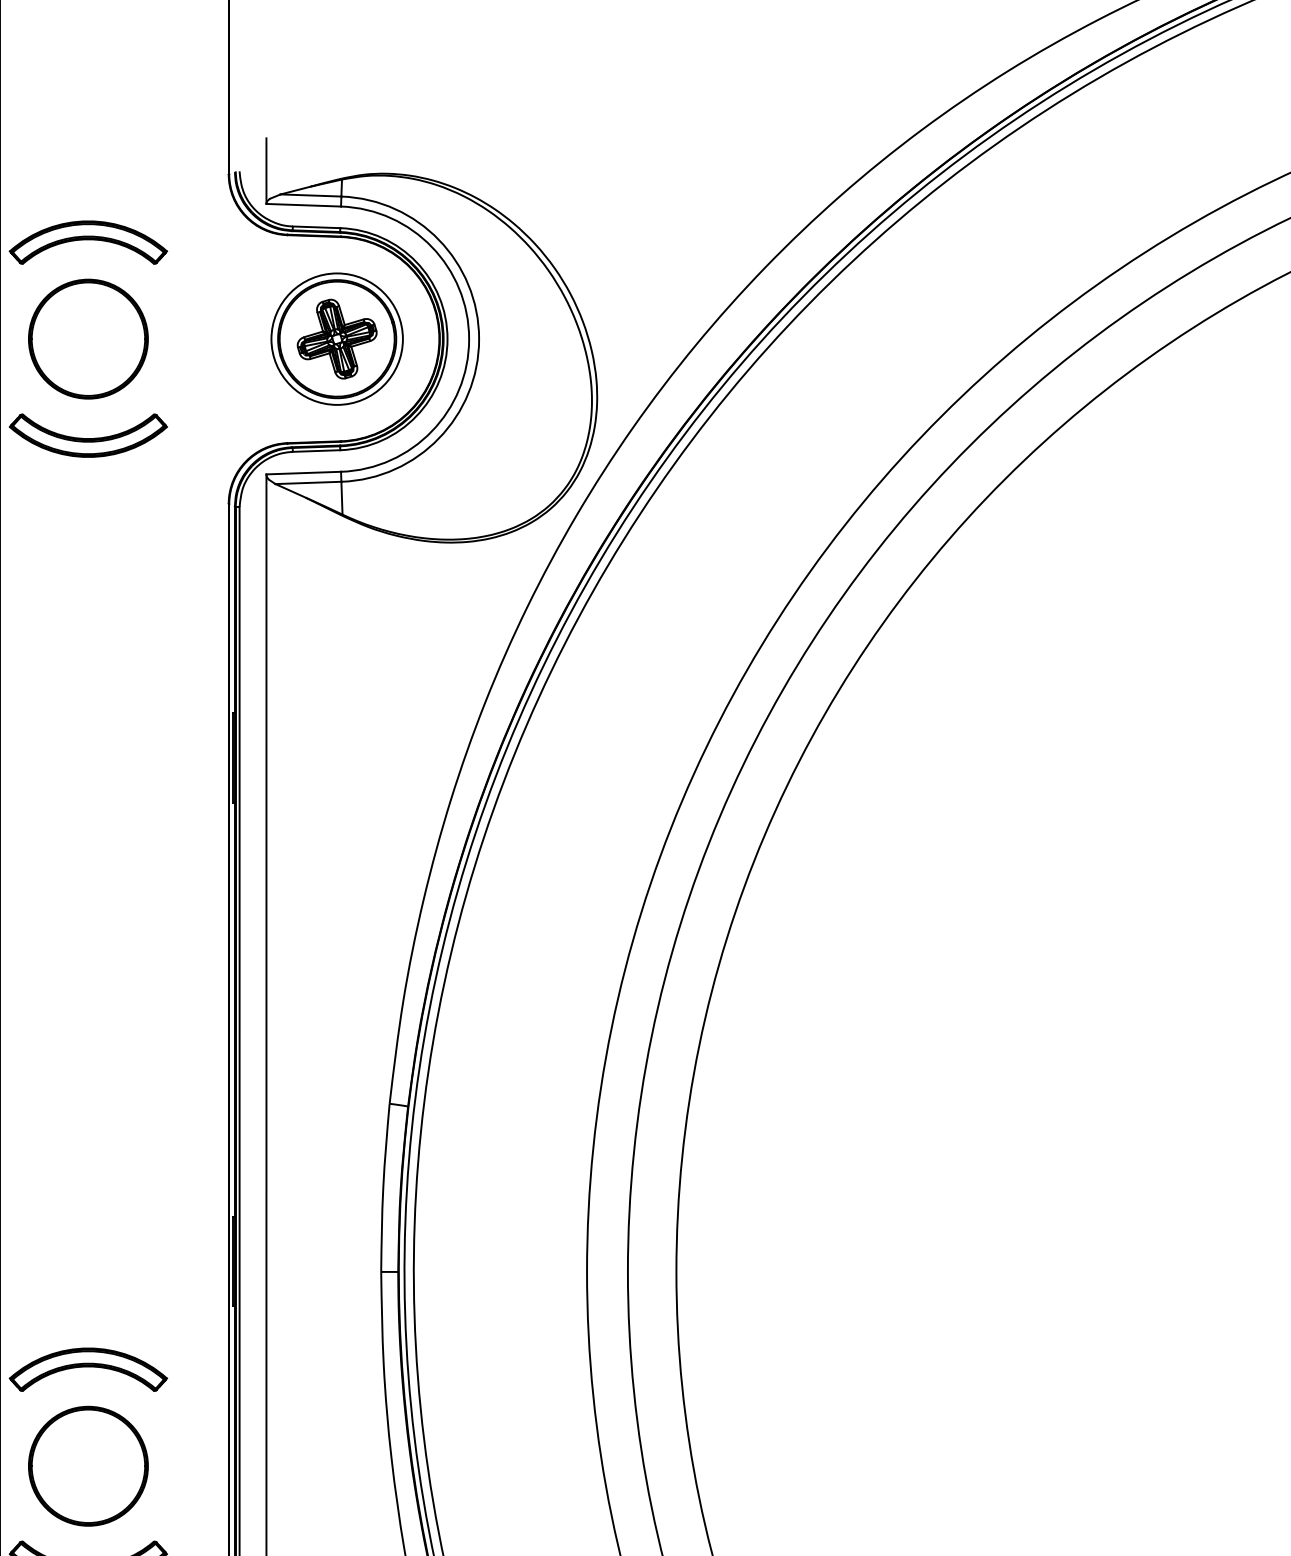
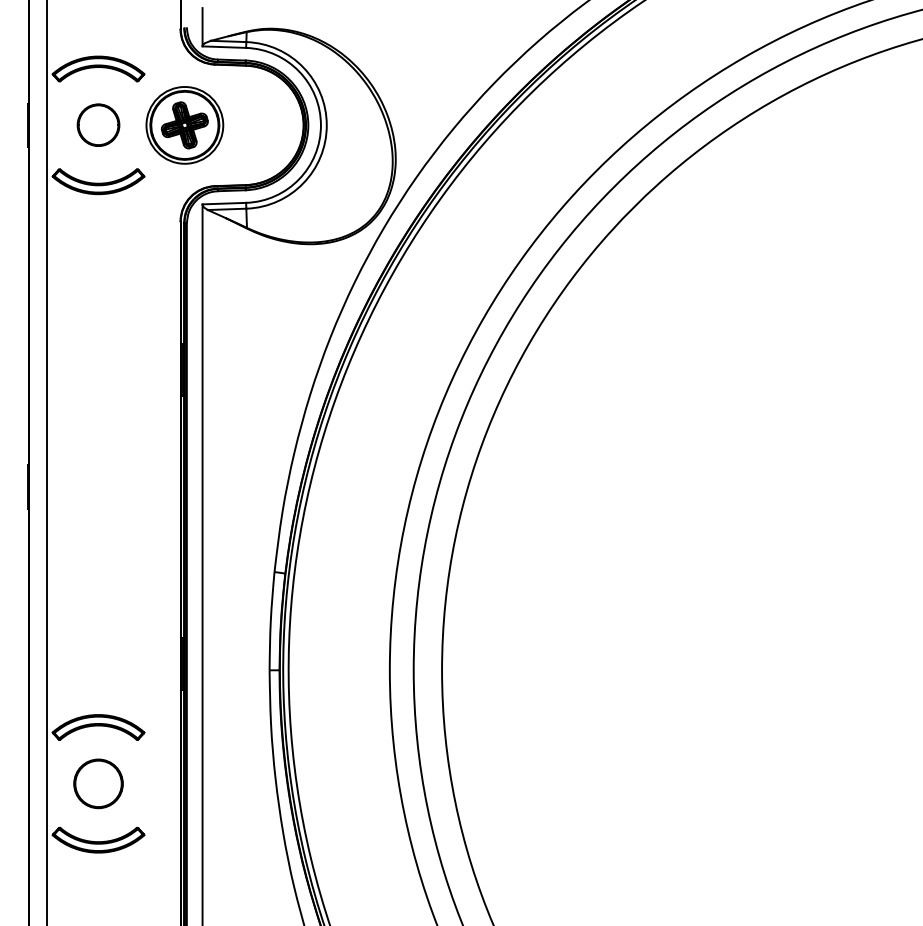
part: (88, 337) -> (98, 124), size x0.6
part: (336, 339) -> (184, 125), moved
part: (88, 1465) -> (98, 783), size x0.7

